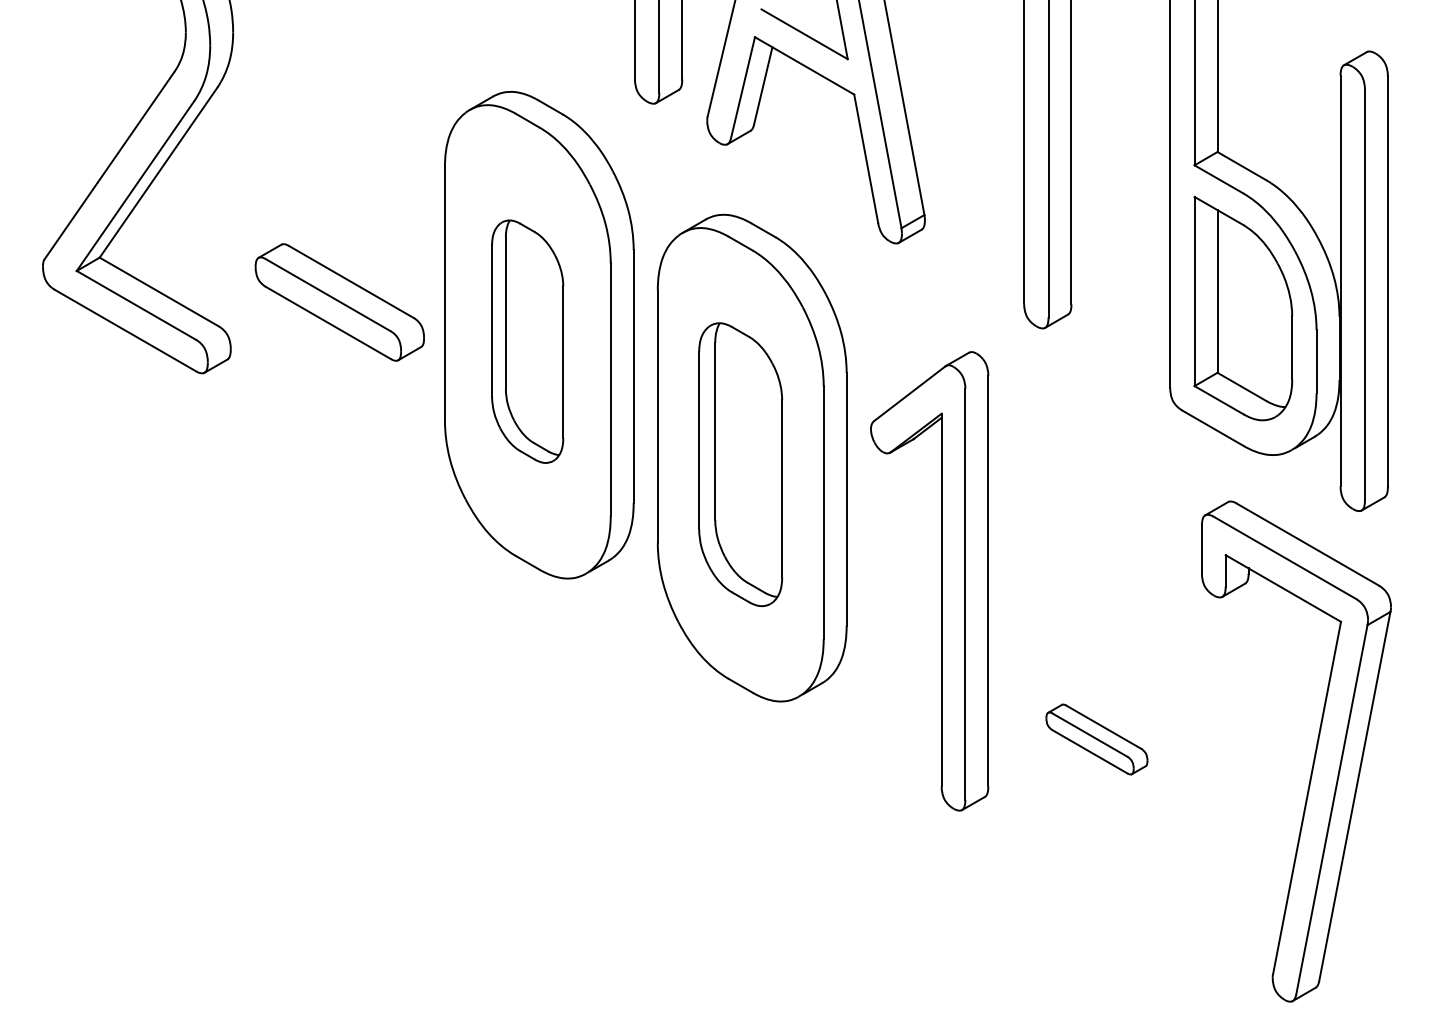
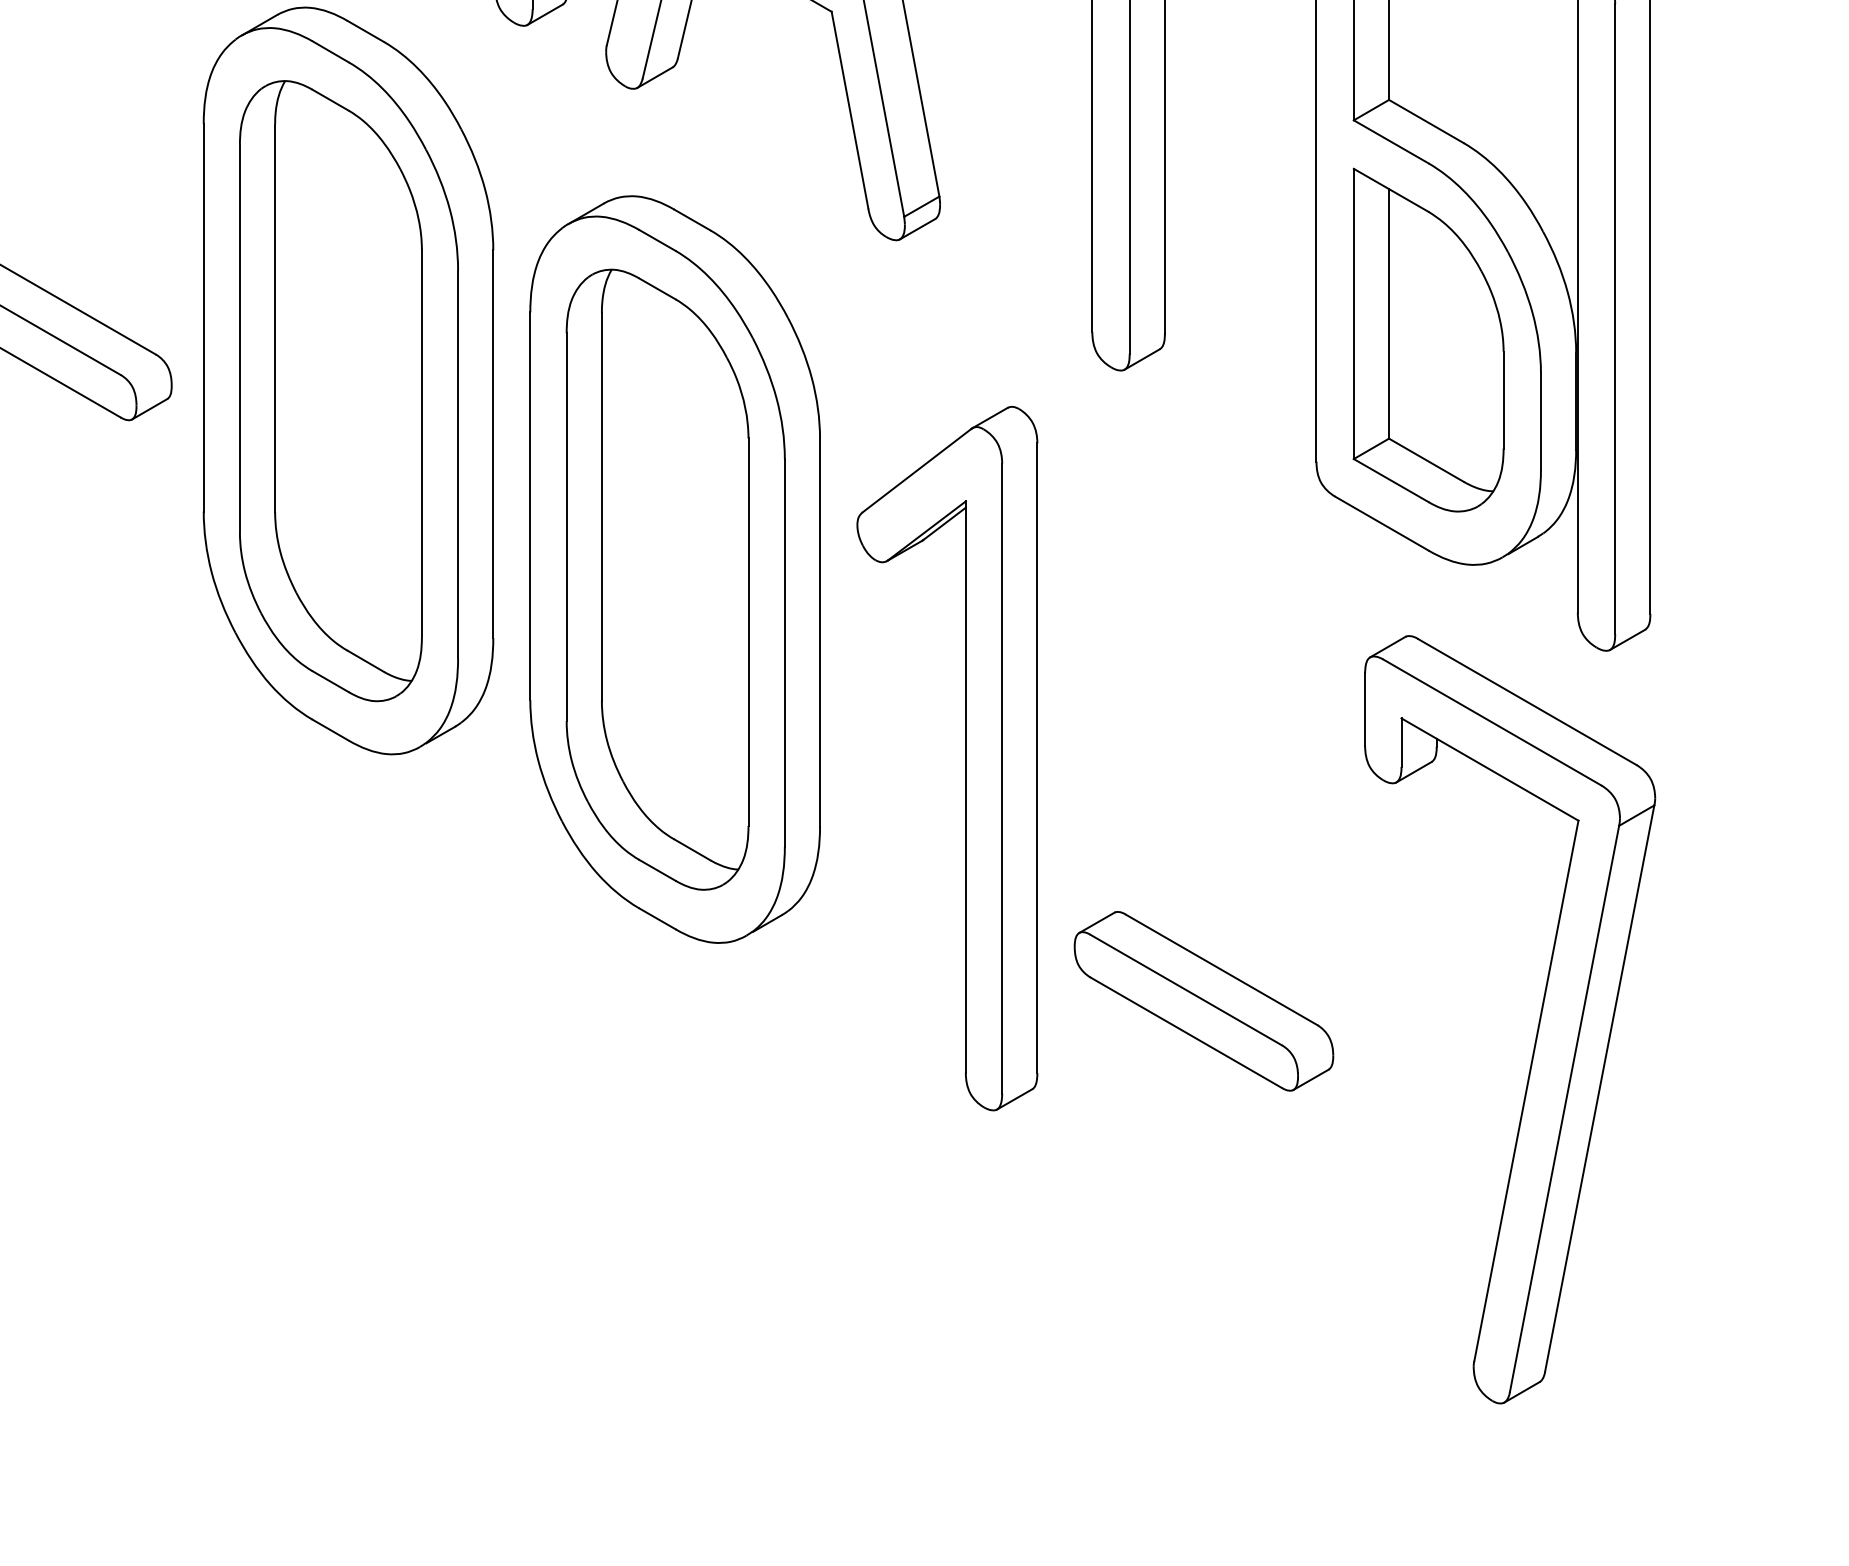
part: (527, 341) -> (330, 390), size x1.67
part: (740, 464) -> (657, 579), size x1.43
part: (1096, 739) -> (1203, 1001), size x1.67

